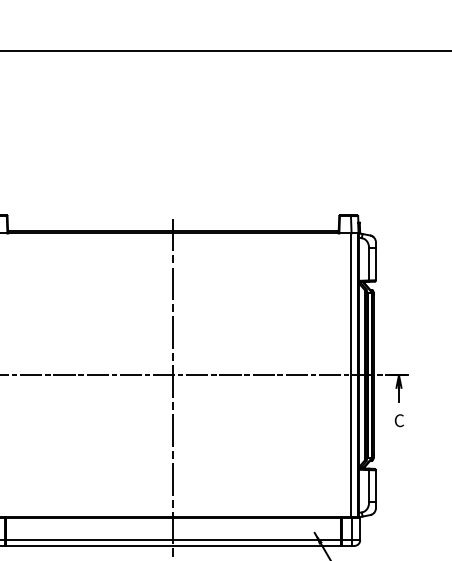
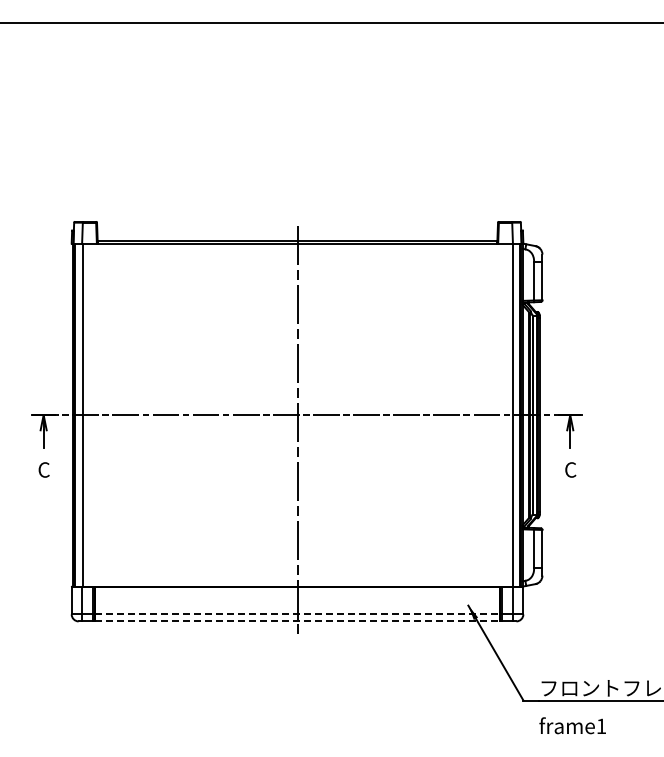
line: (174, 540) -> (298, 614), solid -> dashed
line: (174, 546) -> (298, 621), solid -> dashed

